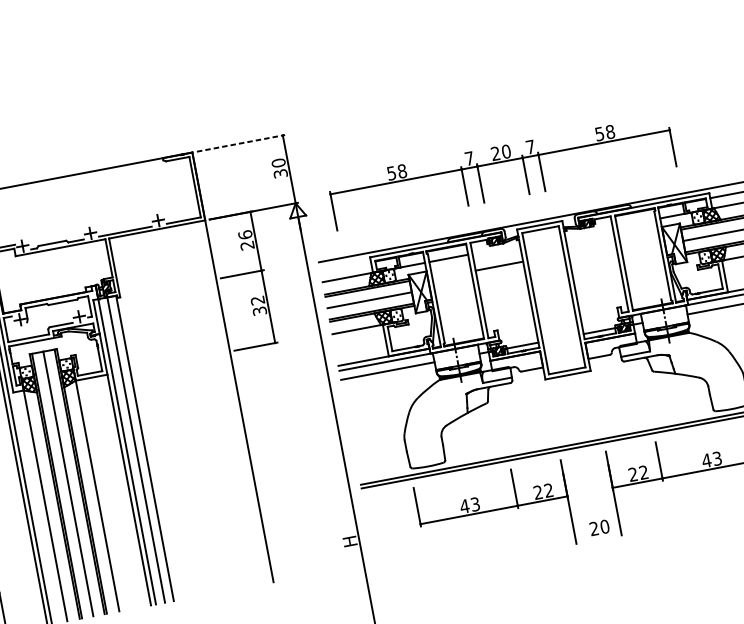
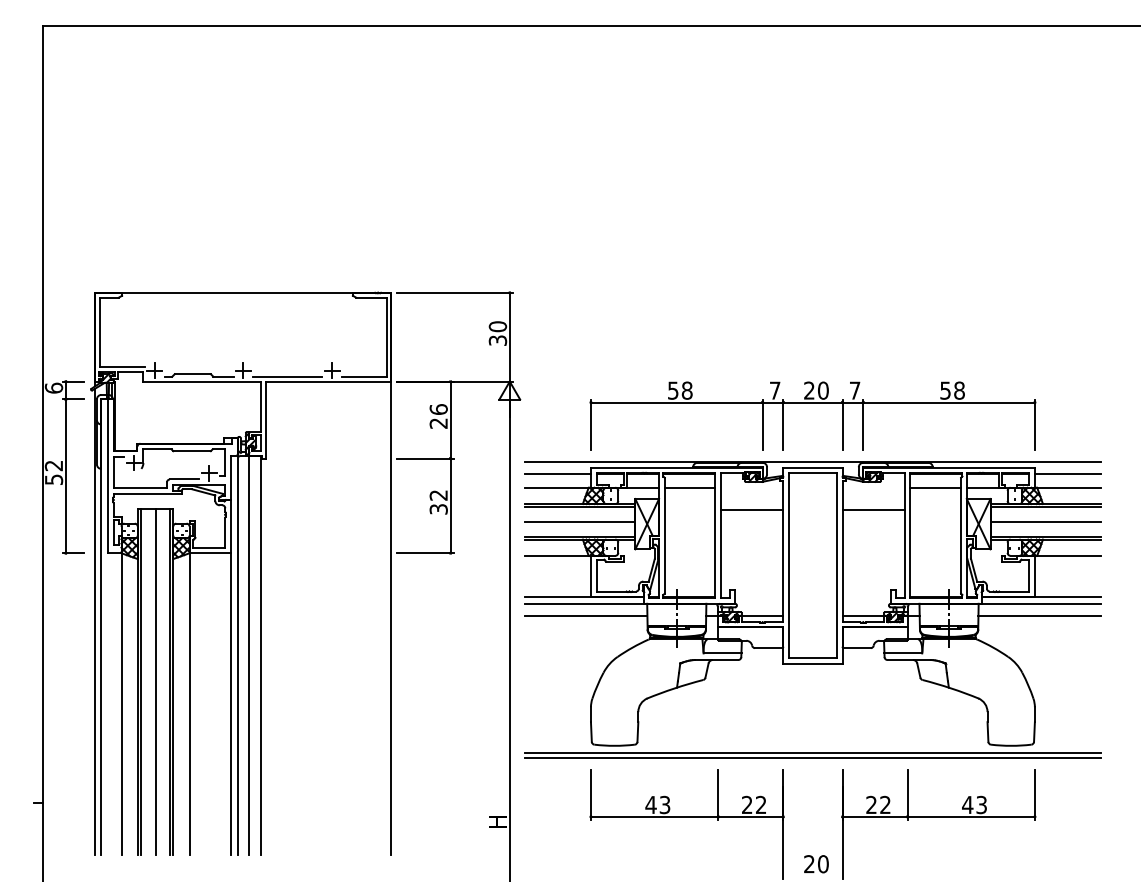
line: (241, 143) -> (455, 292), dashed -> solid
part: (499, 163) -> (812, 403), moved
line: (636, 222) -> (935, 487), added
line: (592, 248) -> (873, 509), added
line: (345, 267) -> (557, 474), added

